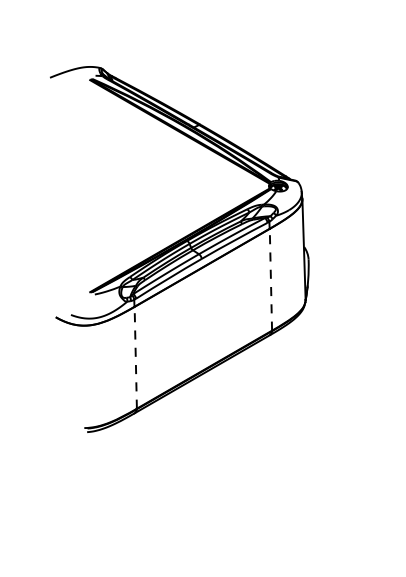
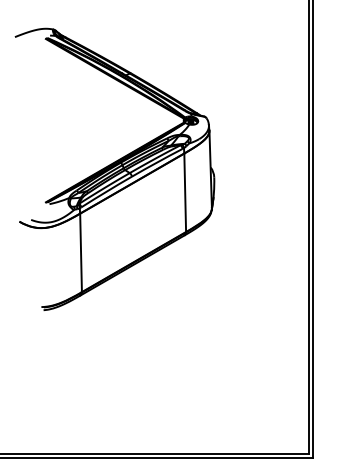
line: (271, 279) -> (185, 192), dashed -> solid
line: (136, 357) -> (81, 252), dashed -> solid

